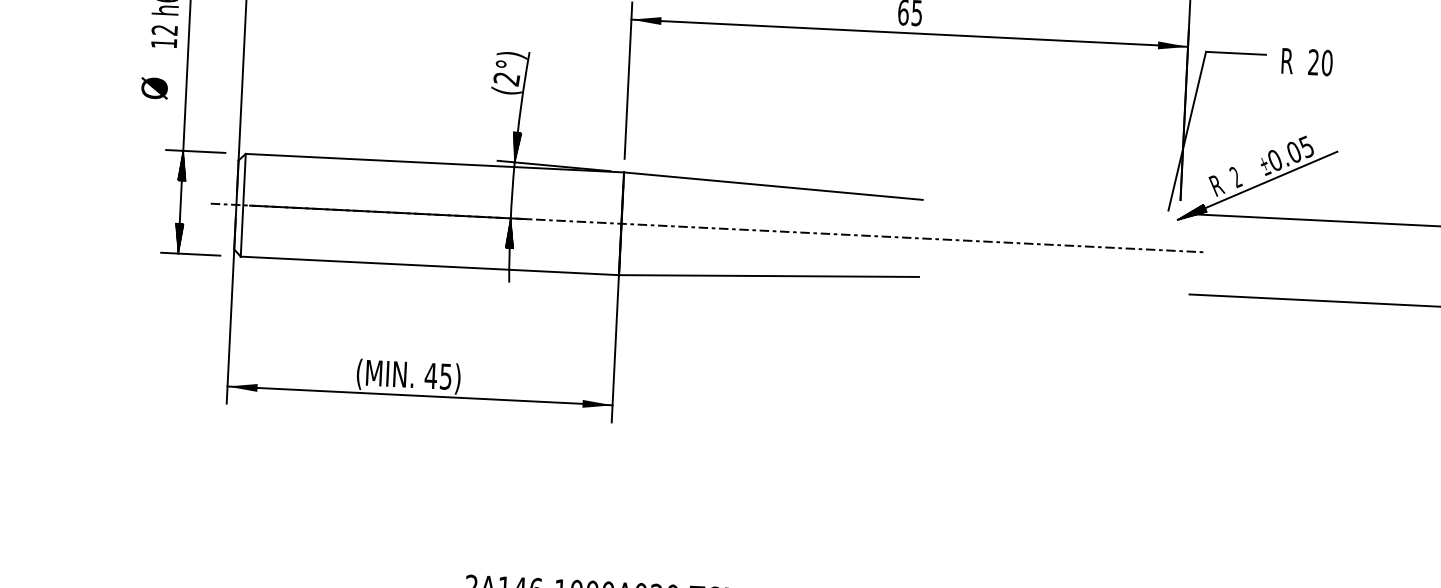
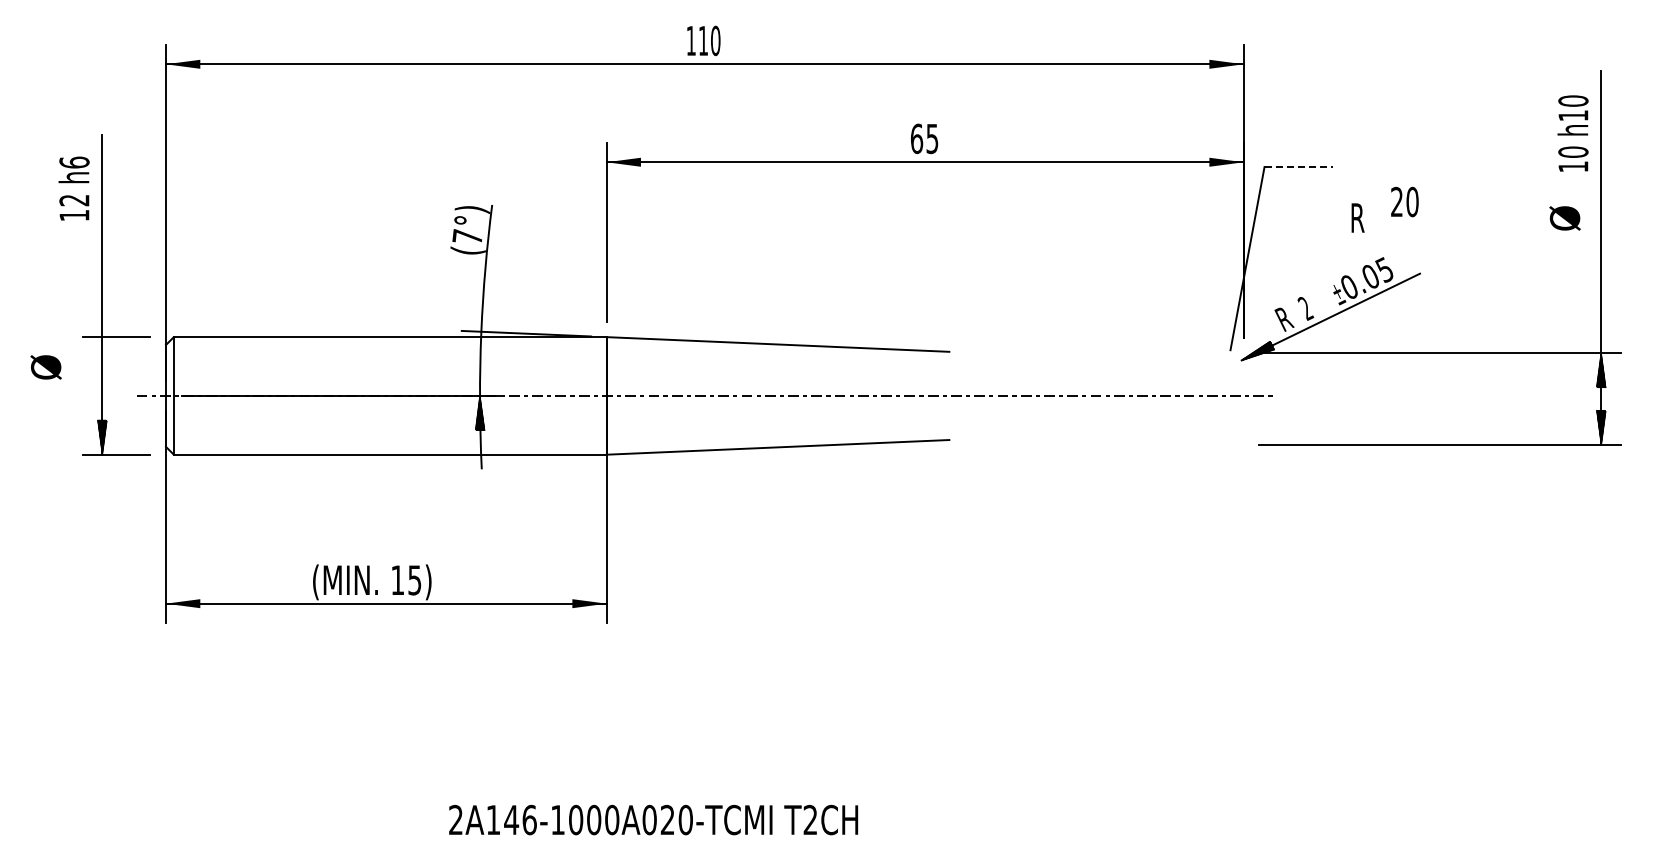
line: (1236, 53) -> (1299, 167), solid -> dashed
text: (1287, 60) -> (1357, 217), moved
text: (1320, 62) -> (1404, 201), moved
text: (506, 79) -> (467, 237), (2°) -> (7°)
text: (154, 88) -> (45, 367), moved
hatch: (516, 147) -> (482, 314), removed
hatch: (181, 166) -> (101, 354), removed
text: (430, 375) -> (397, 579), 45) -> 15)

